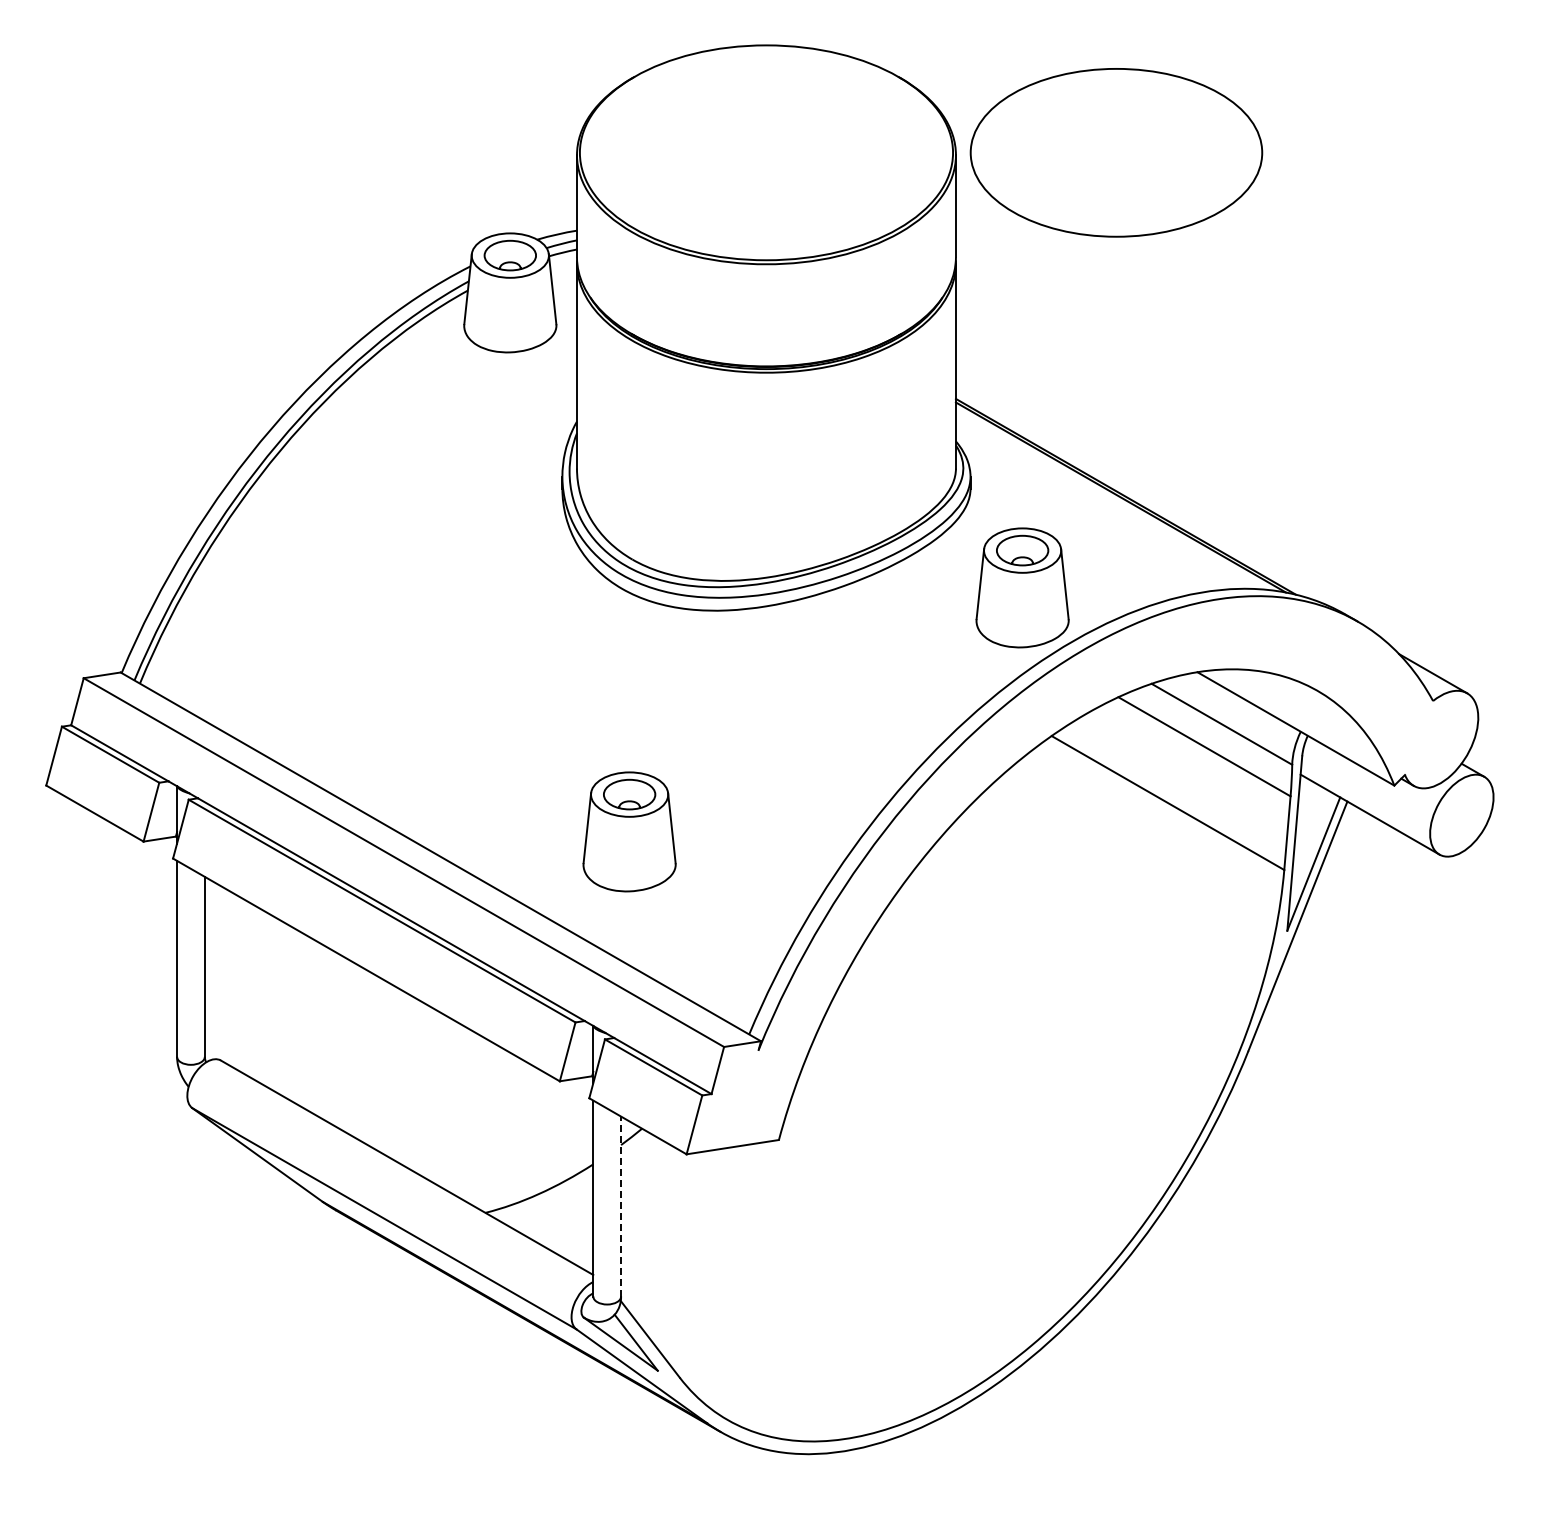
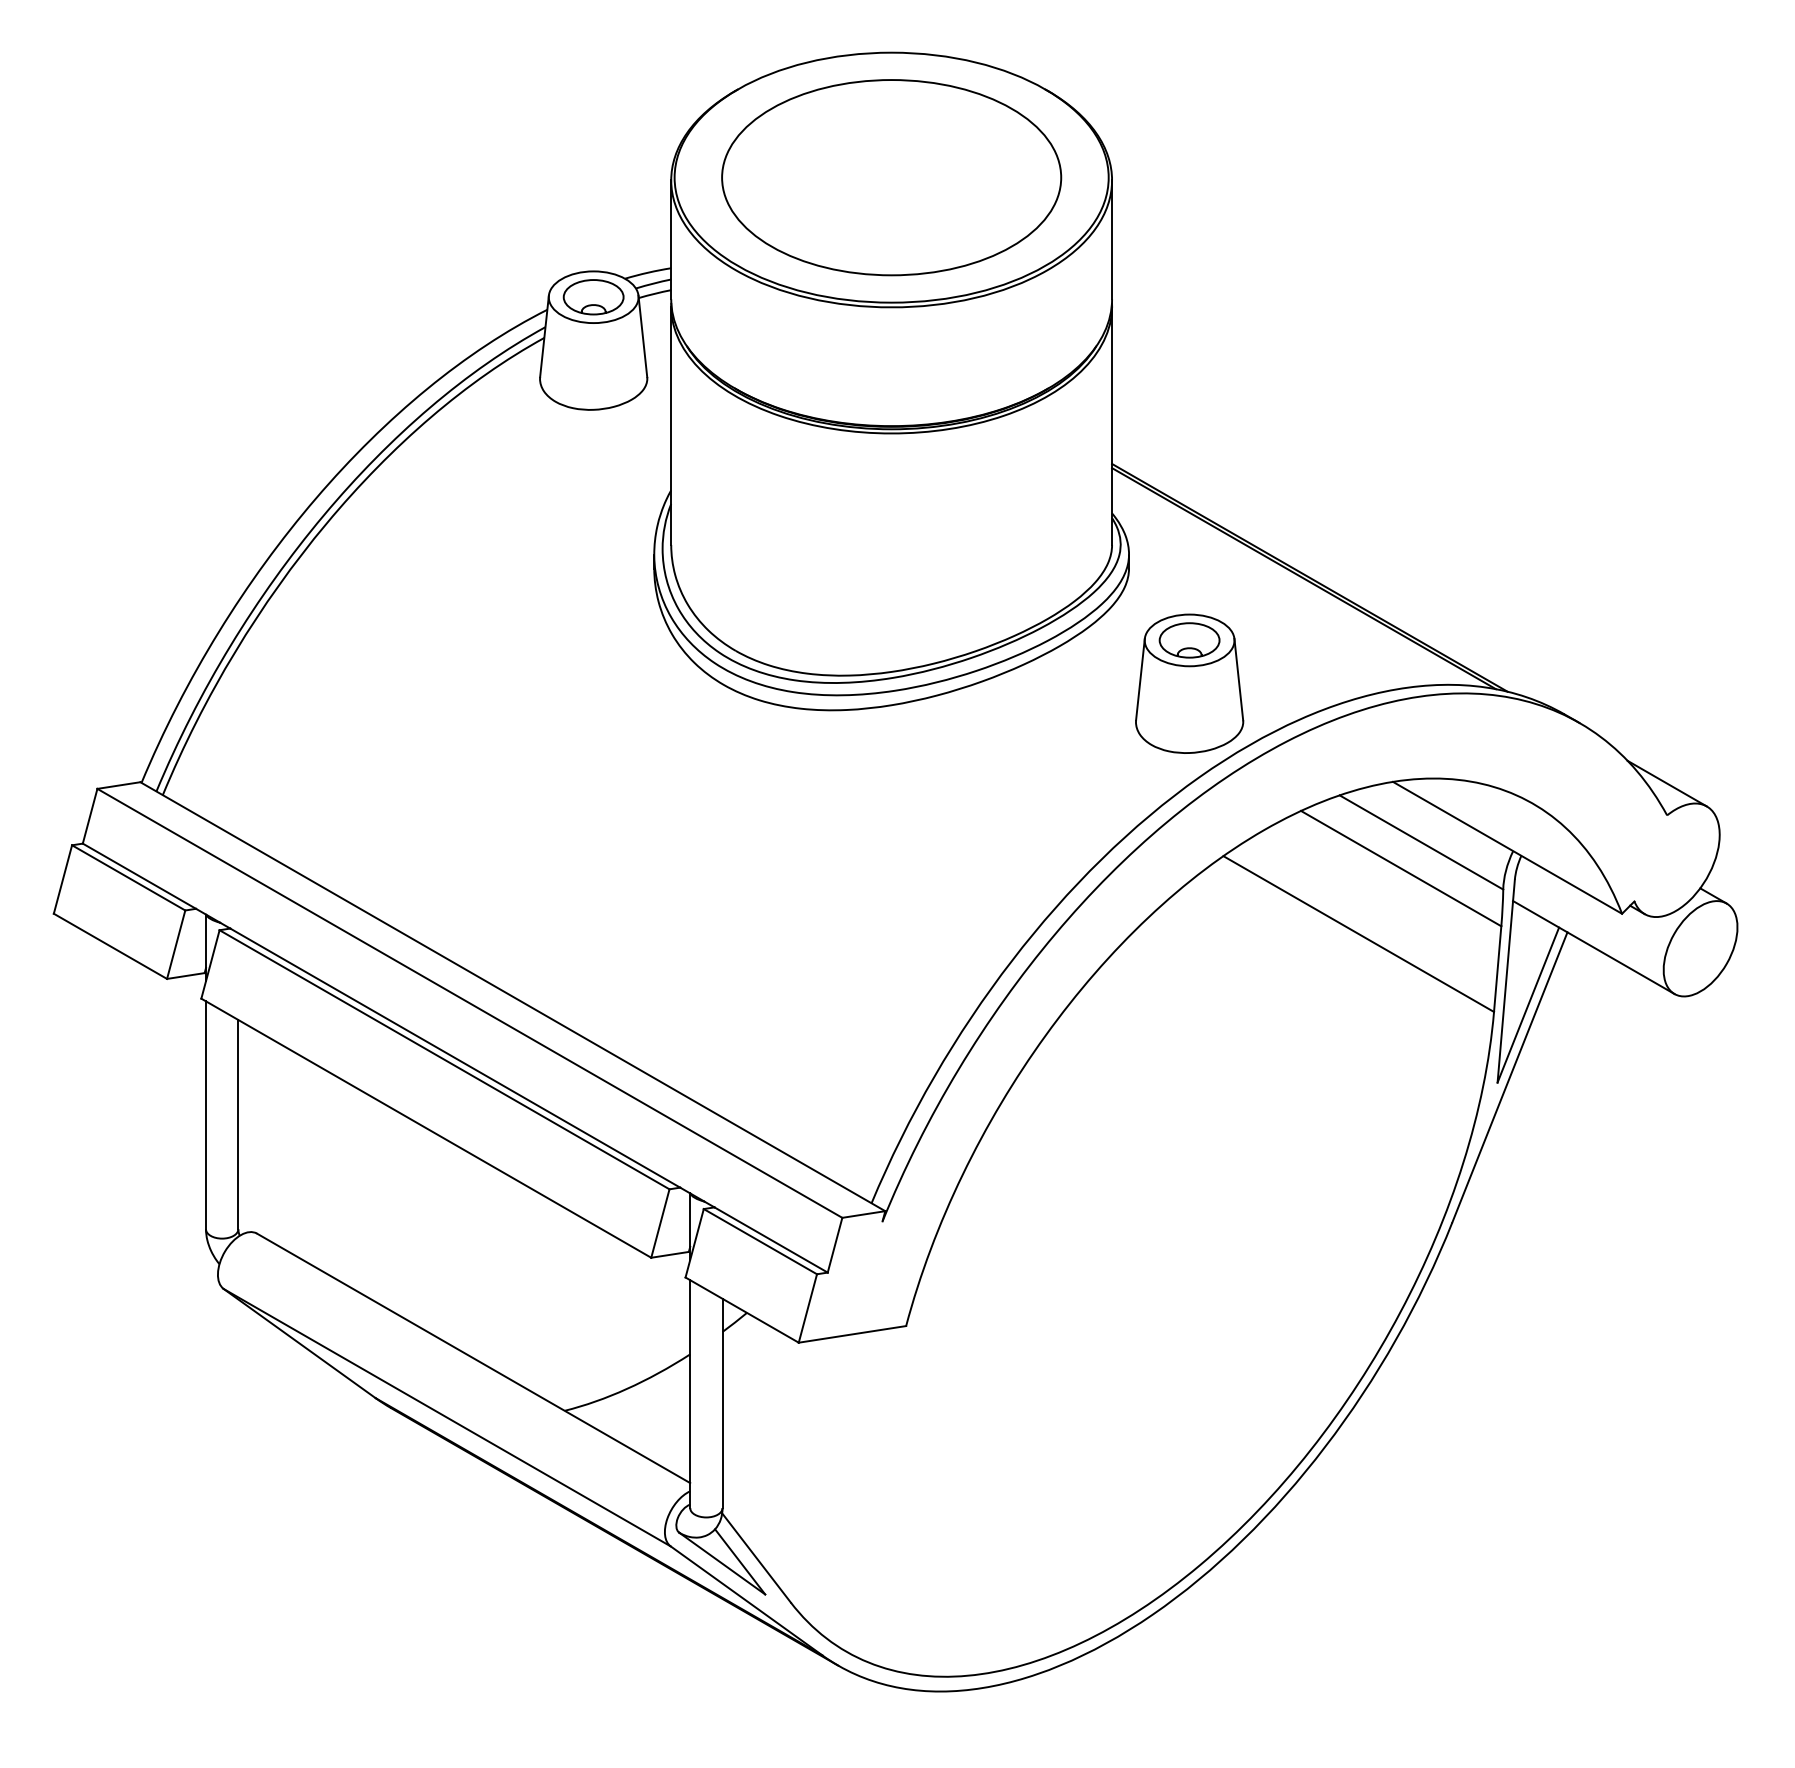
part: (1116, 152) -> (891, 177), moved
part: (629, 831) -> (732, 967), removed
line: (621, 1206) -> (723, 1403), dashed -> solid

